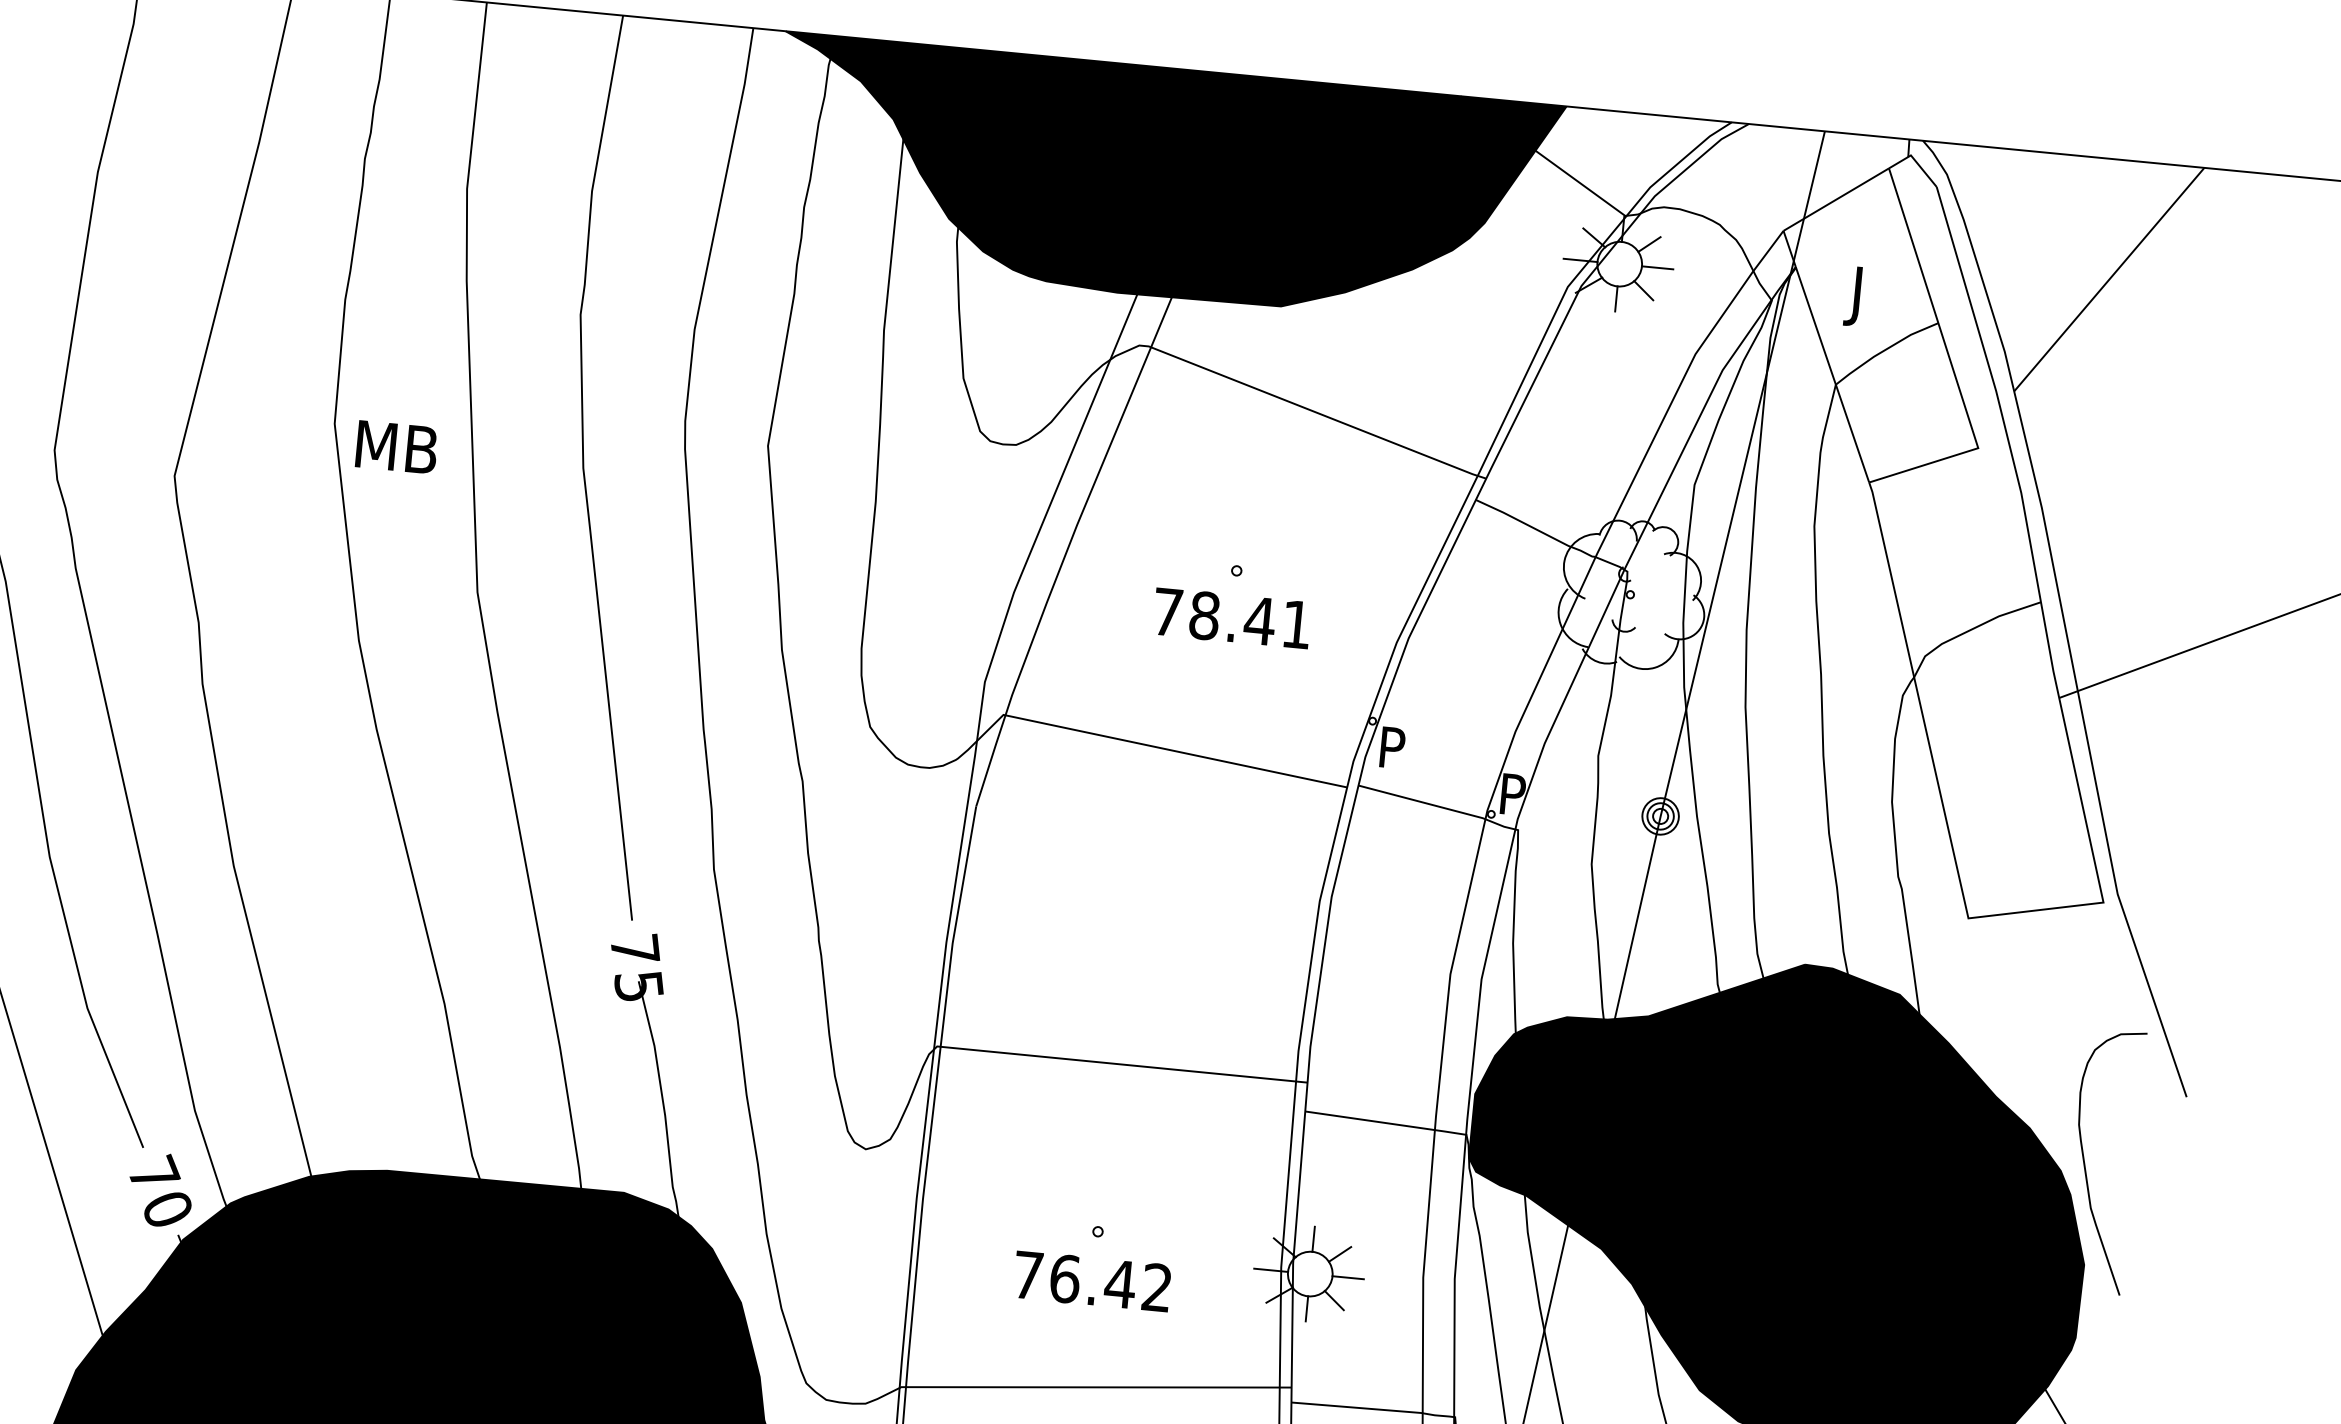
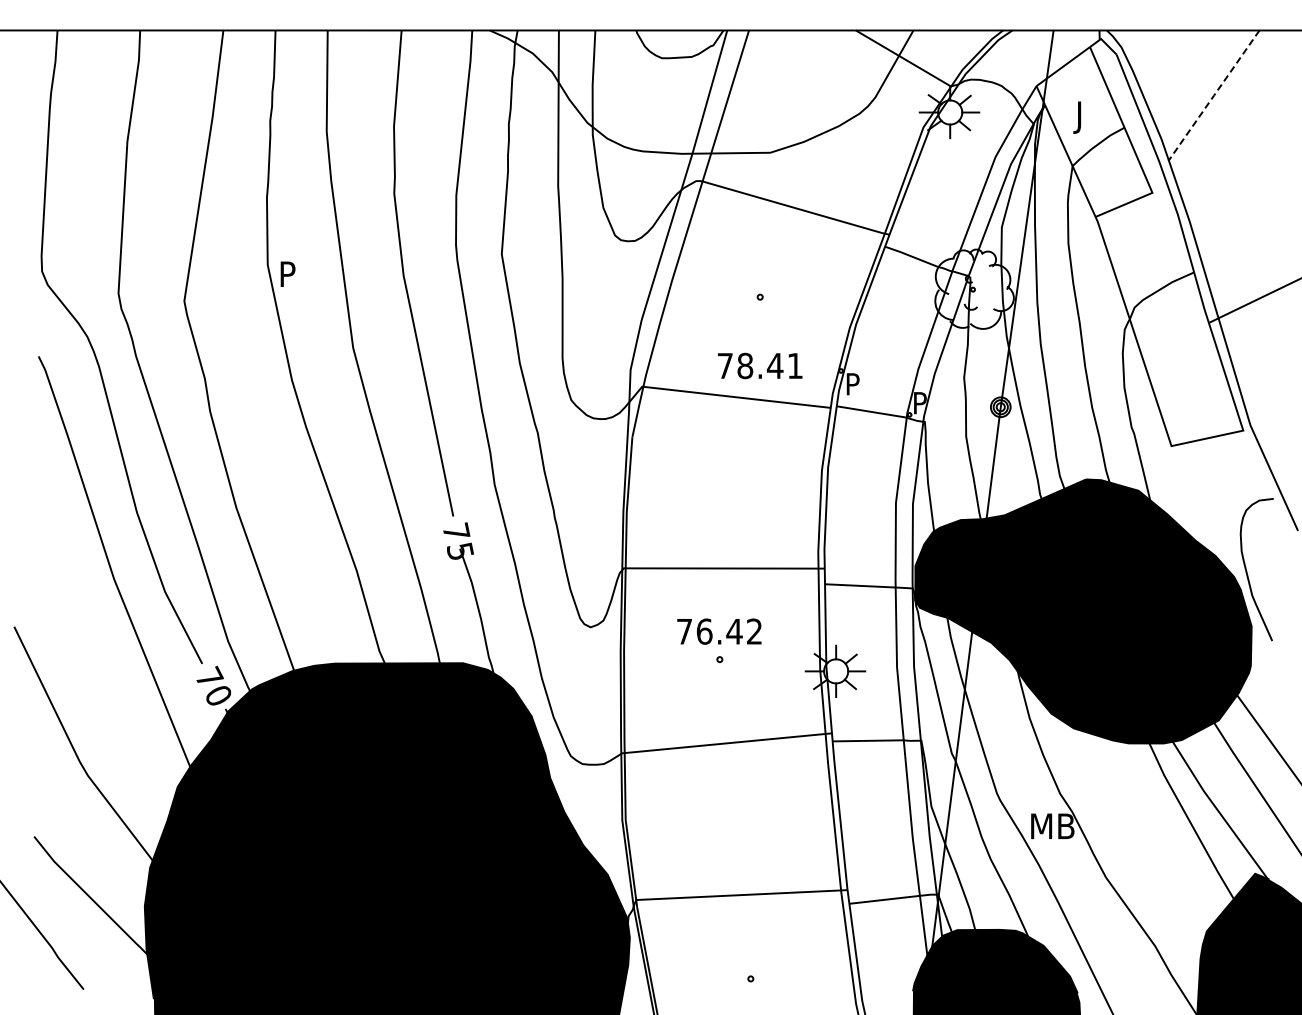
fill: (1165, 181) -> (701, 91), removed
line: (2109, 279) -> (1214, 95), solid -> dashed
text: (399, 446) -> (303, 273), MB -> P
text: (1232, 617) -> (760, 365), moved
text: (1092, 1281) -> (719, 631), moved

